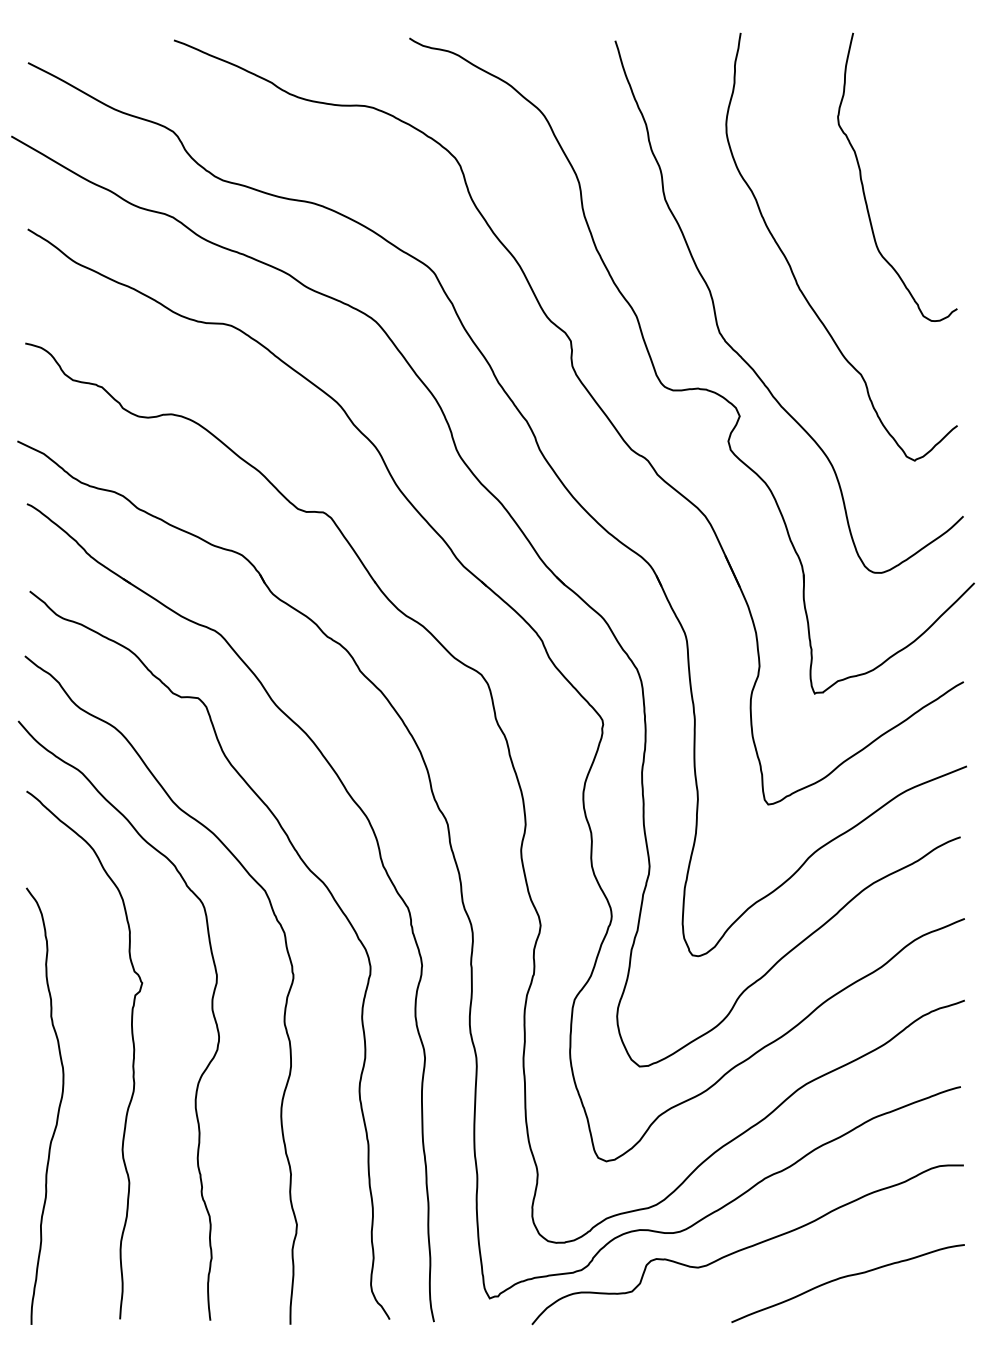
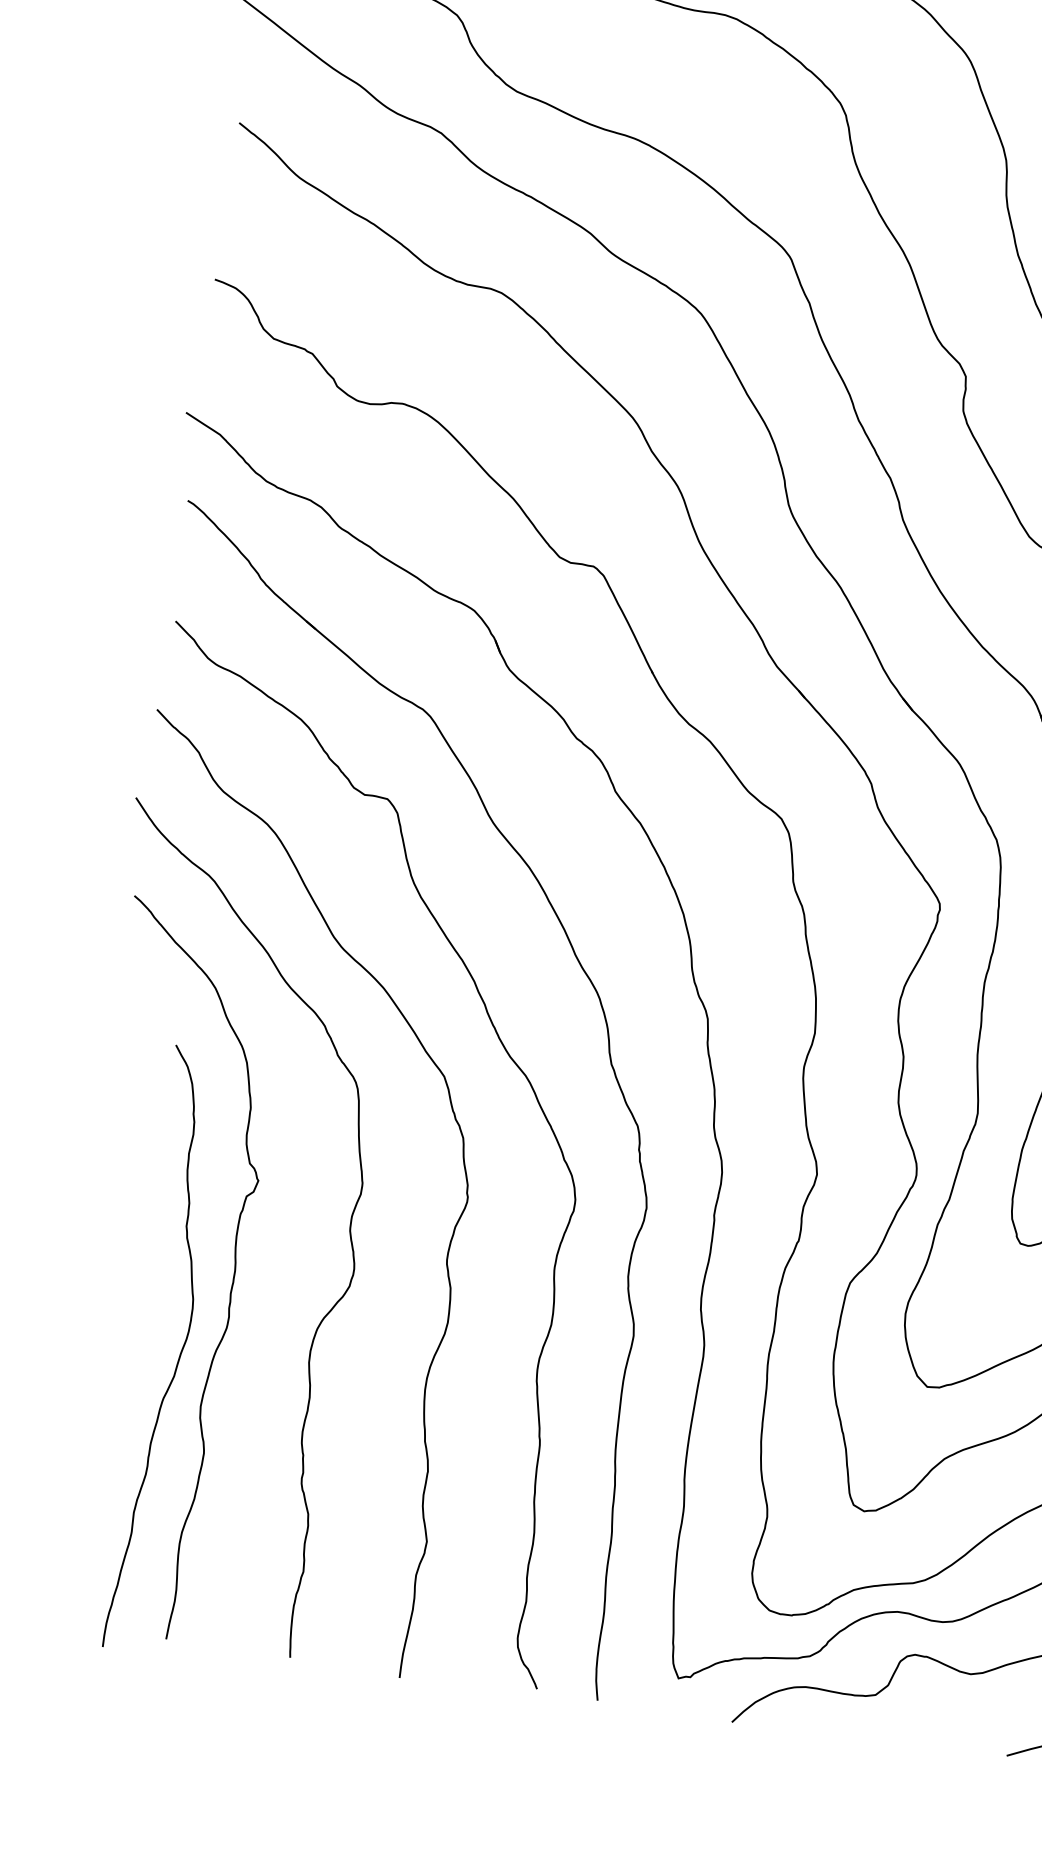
curve: (58, 1106) -> (179, 1351), moved

